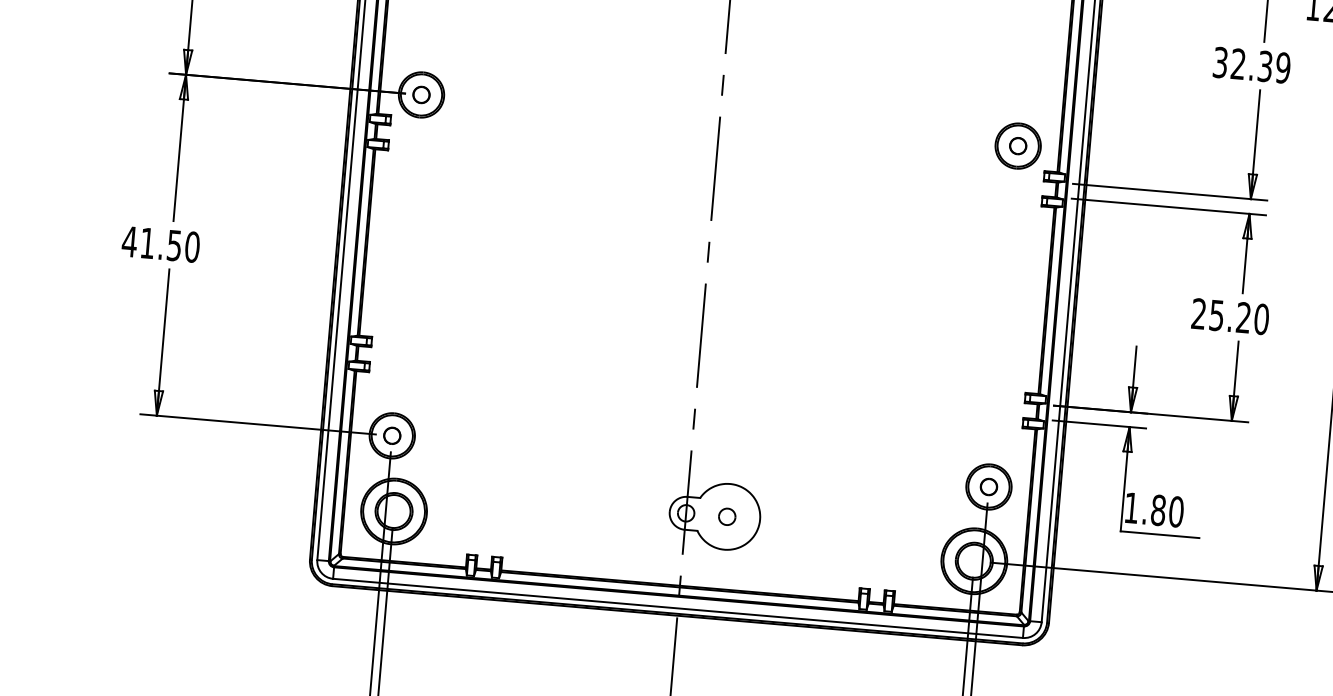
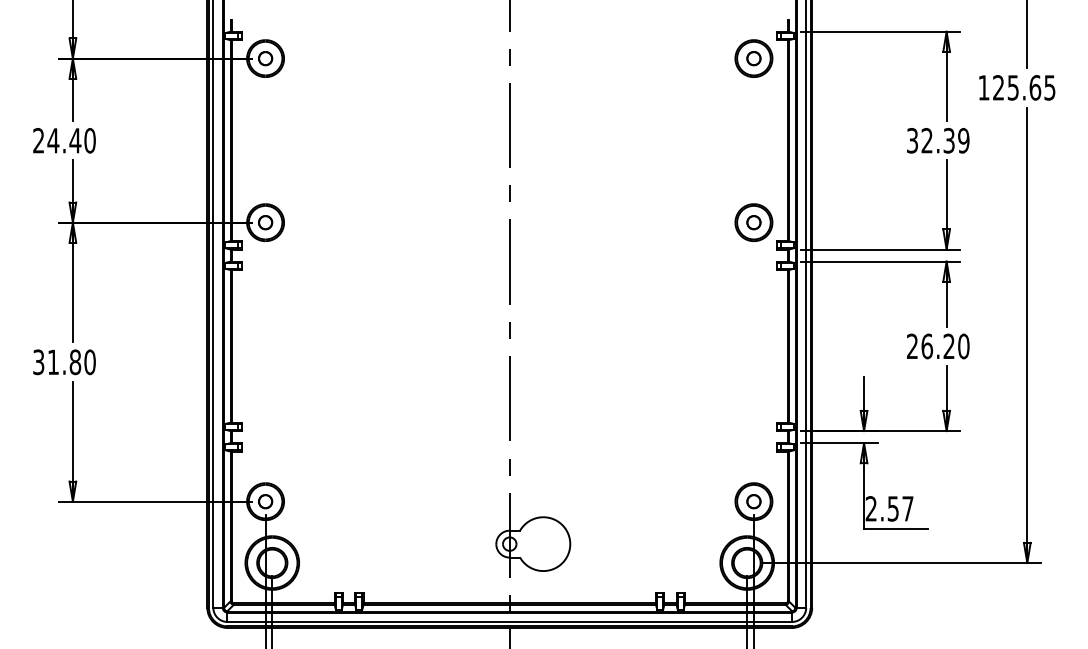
text: (151, 243) -> (56, 362), 41.50 -> 31.80
text: (1217, 315) -> (927, 346), 25.20 -> 26.20
text: (1153, 509) -> (889, 508), 1.80 -> 2.57
part: (726, 515) -> (542, 543), removed

